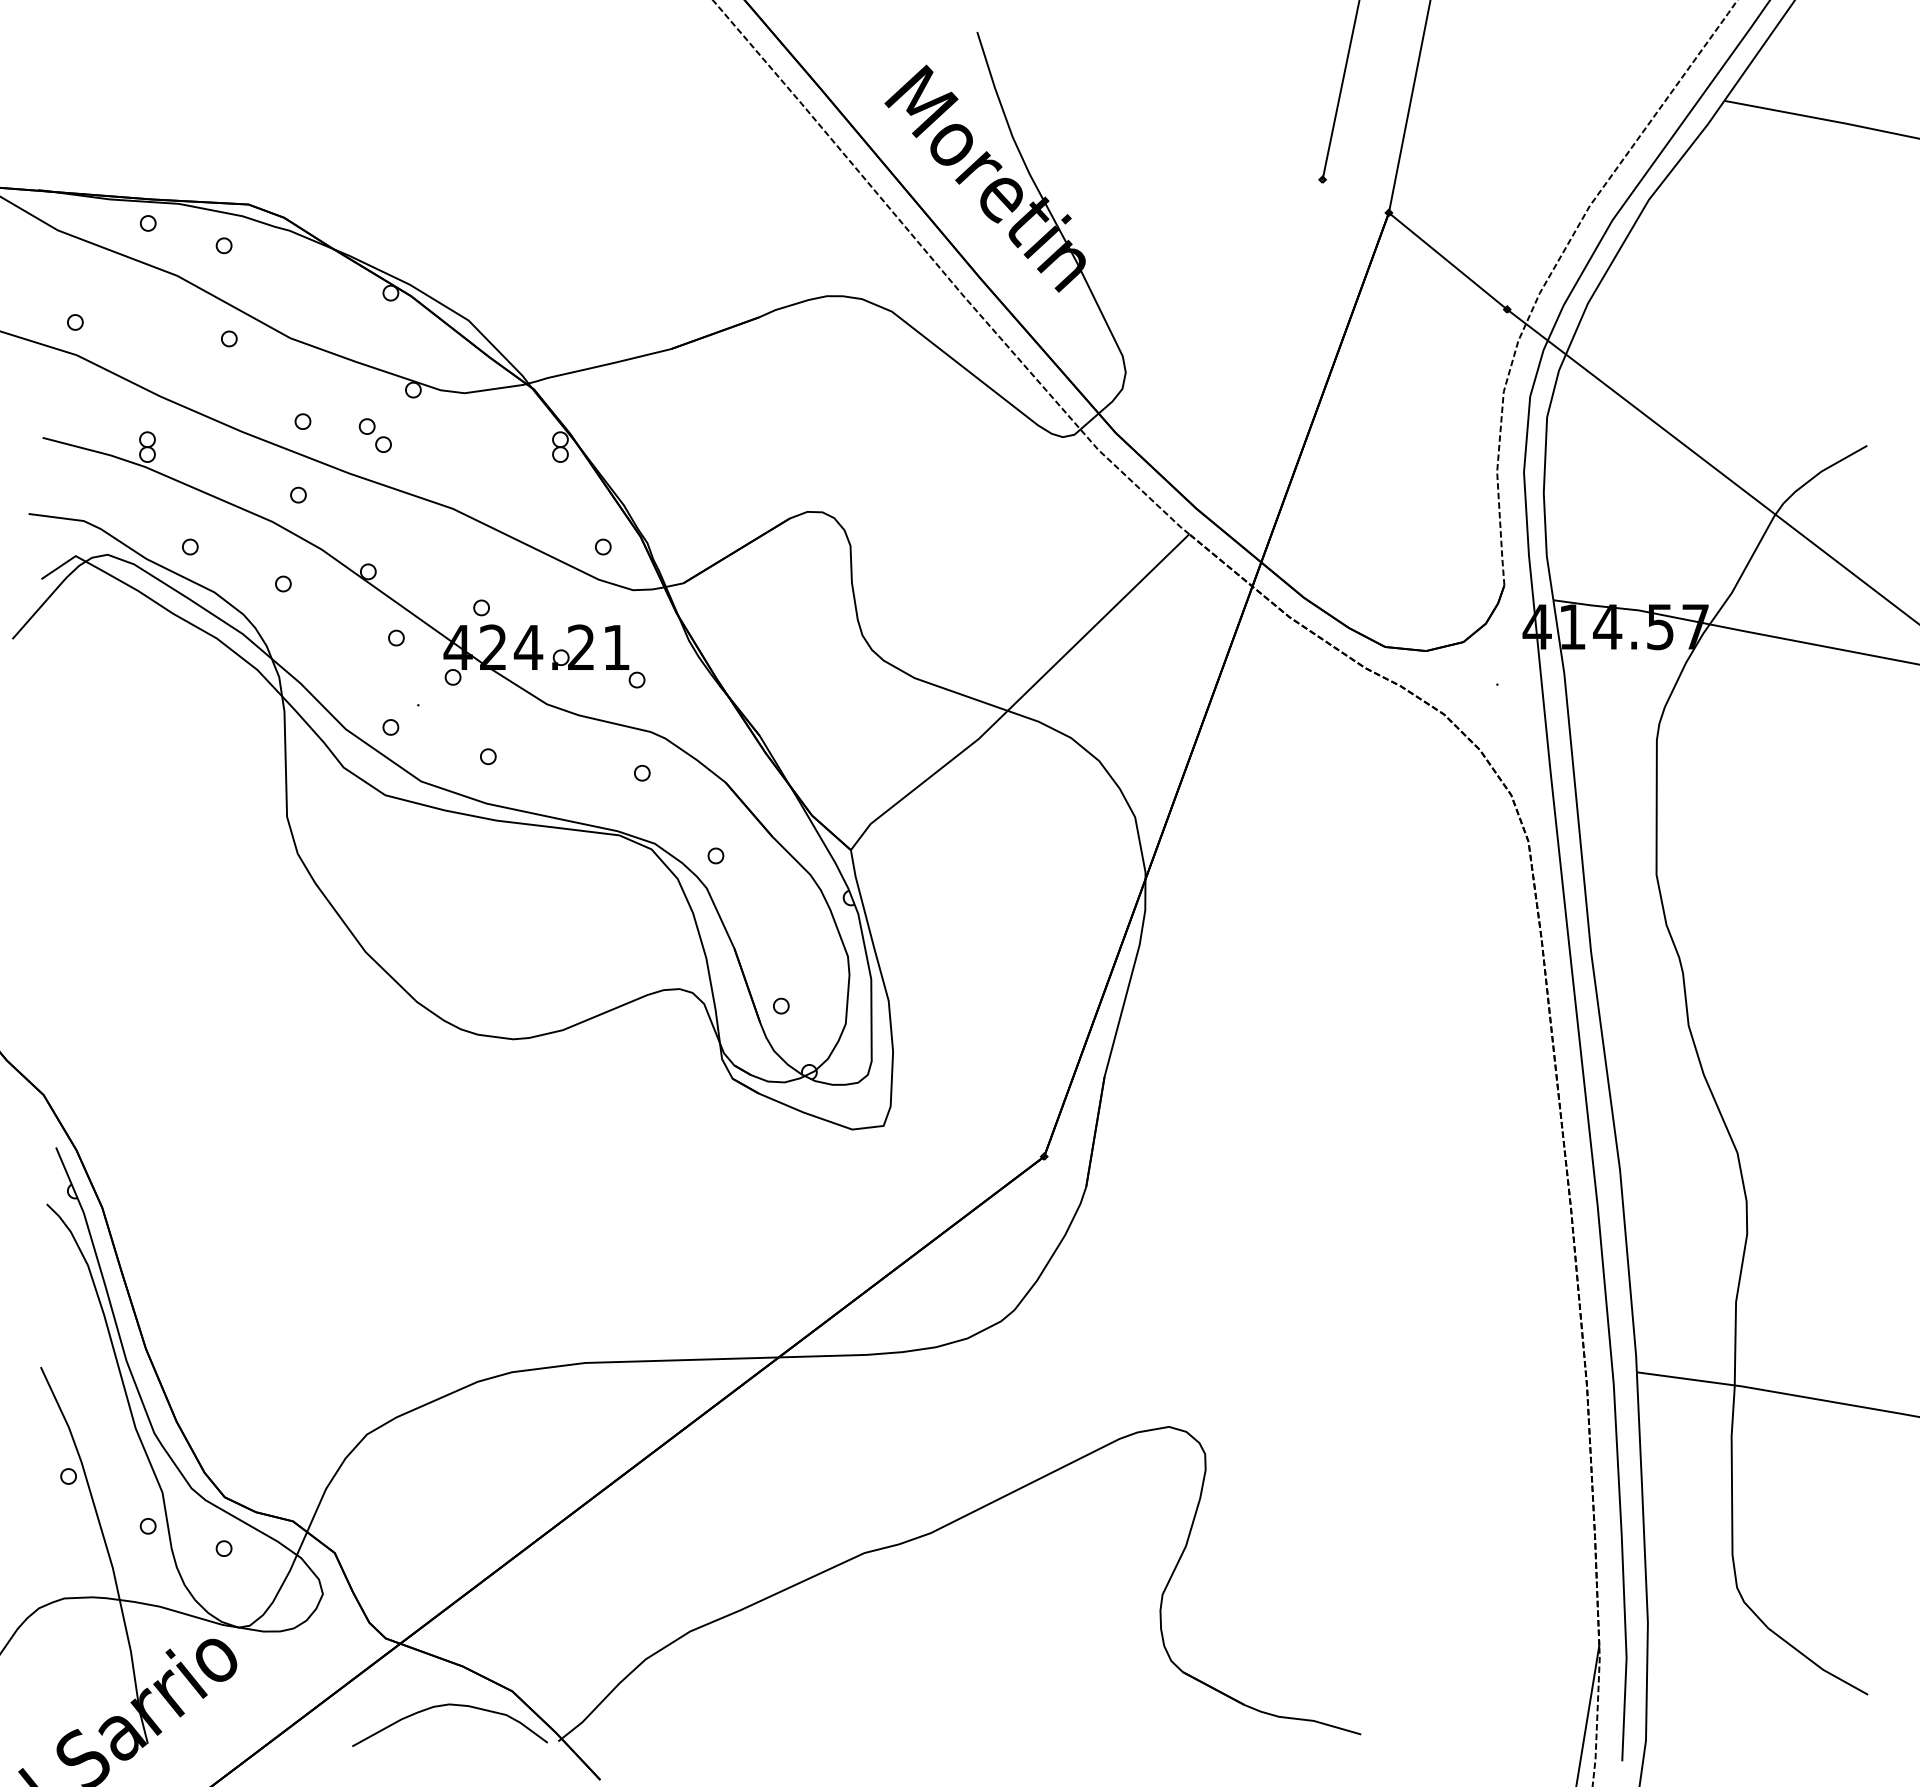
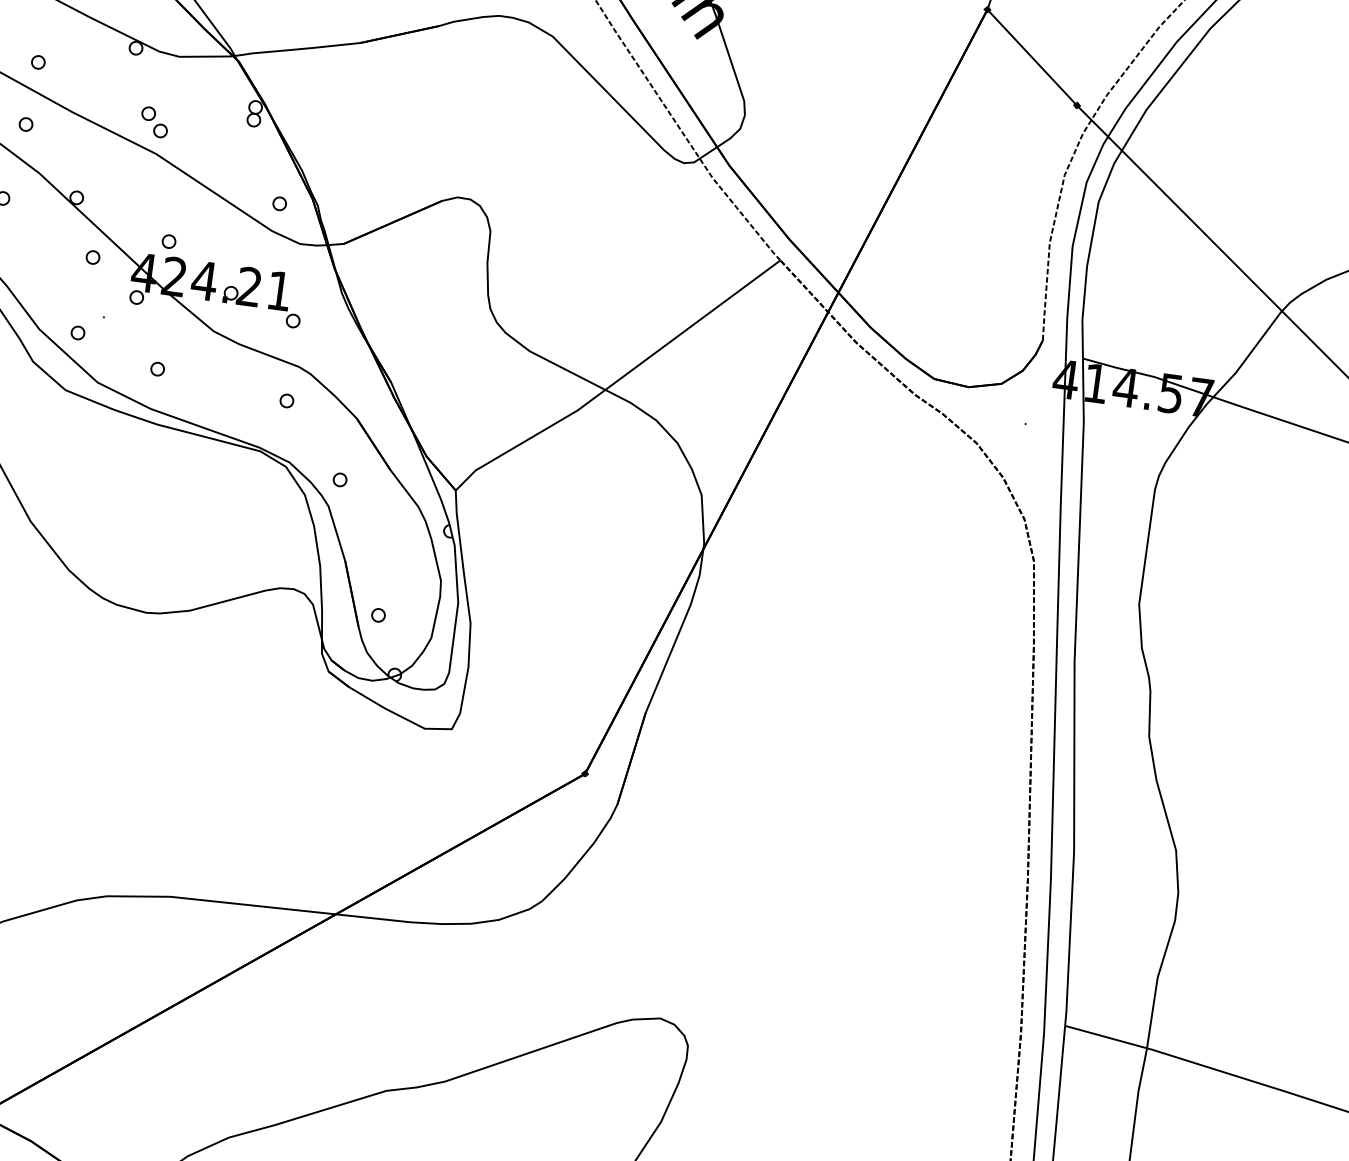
part: (374, 435) -> (153, 122), moved

